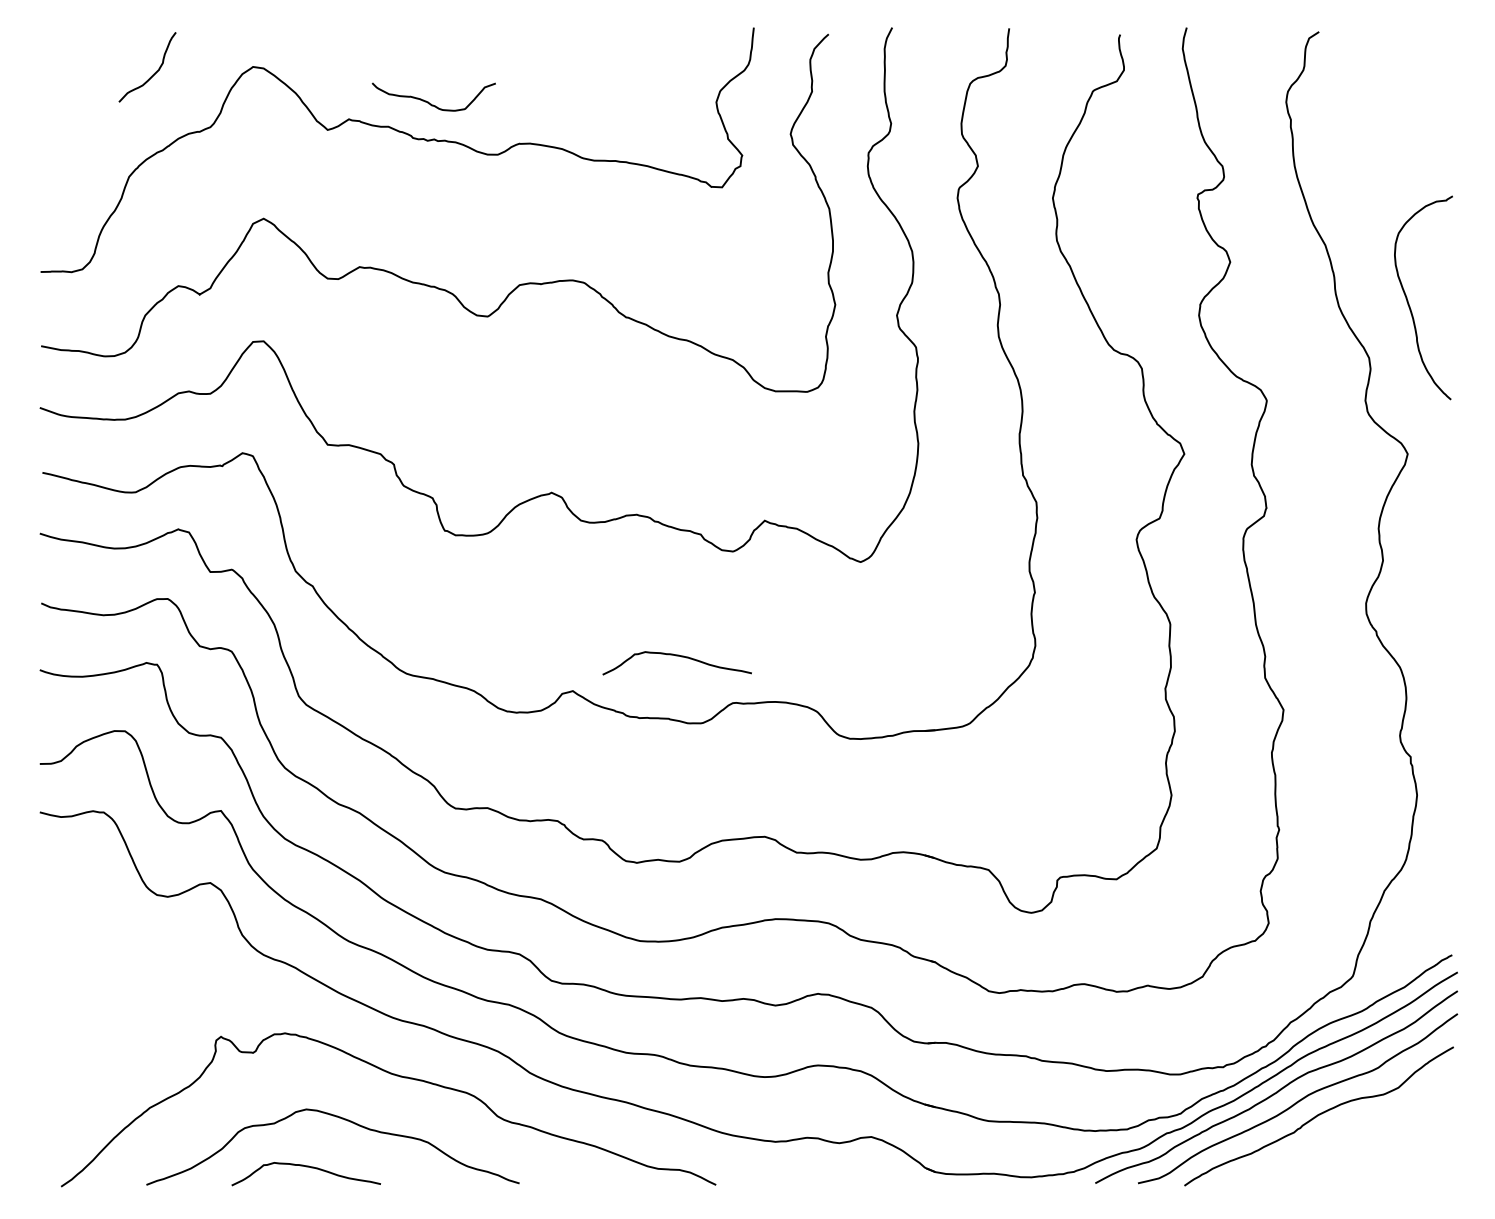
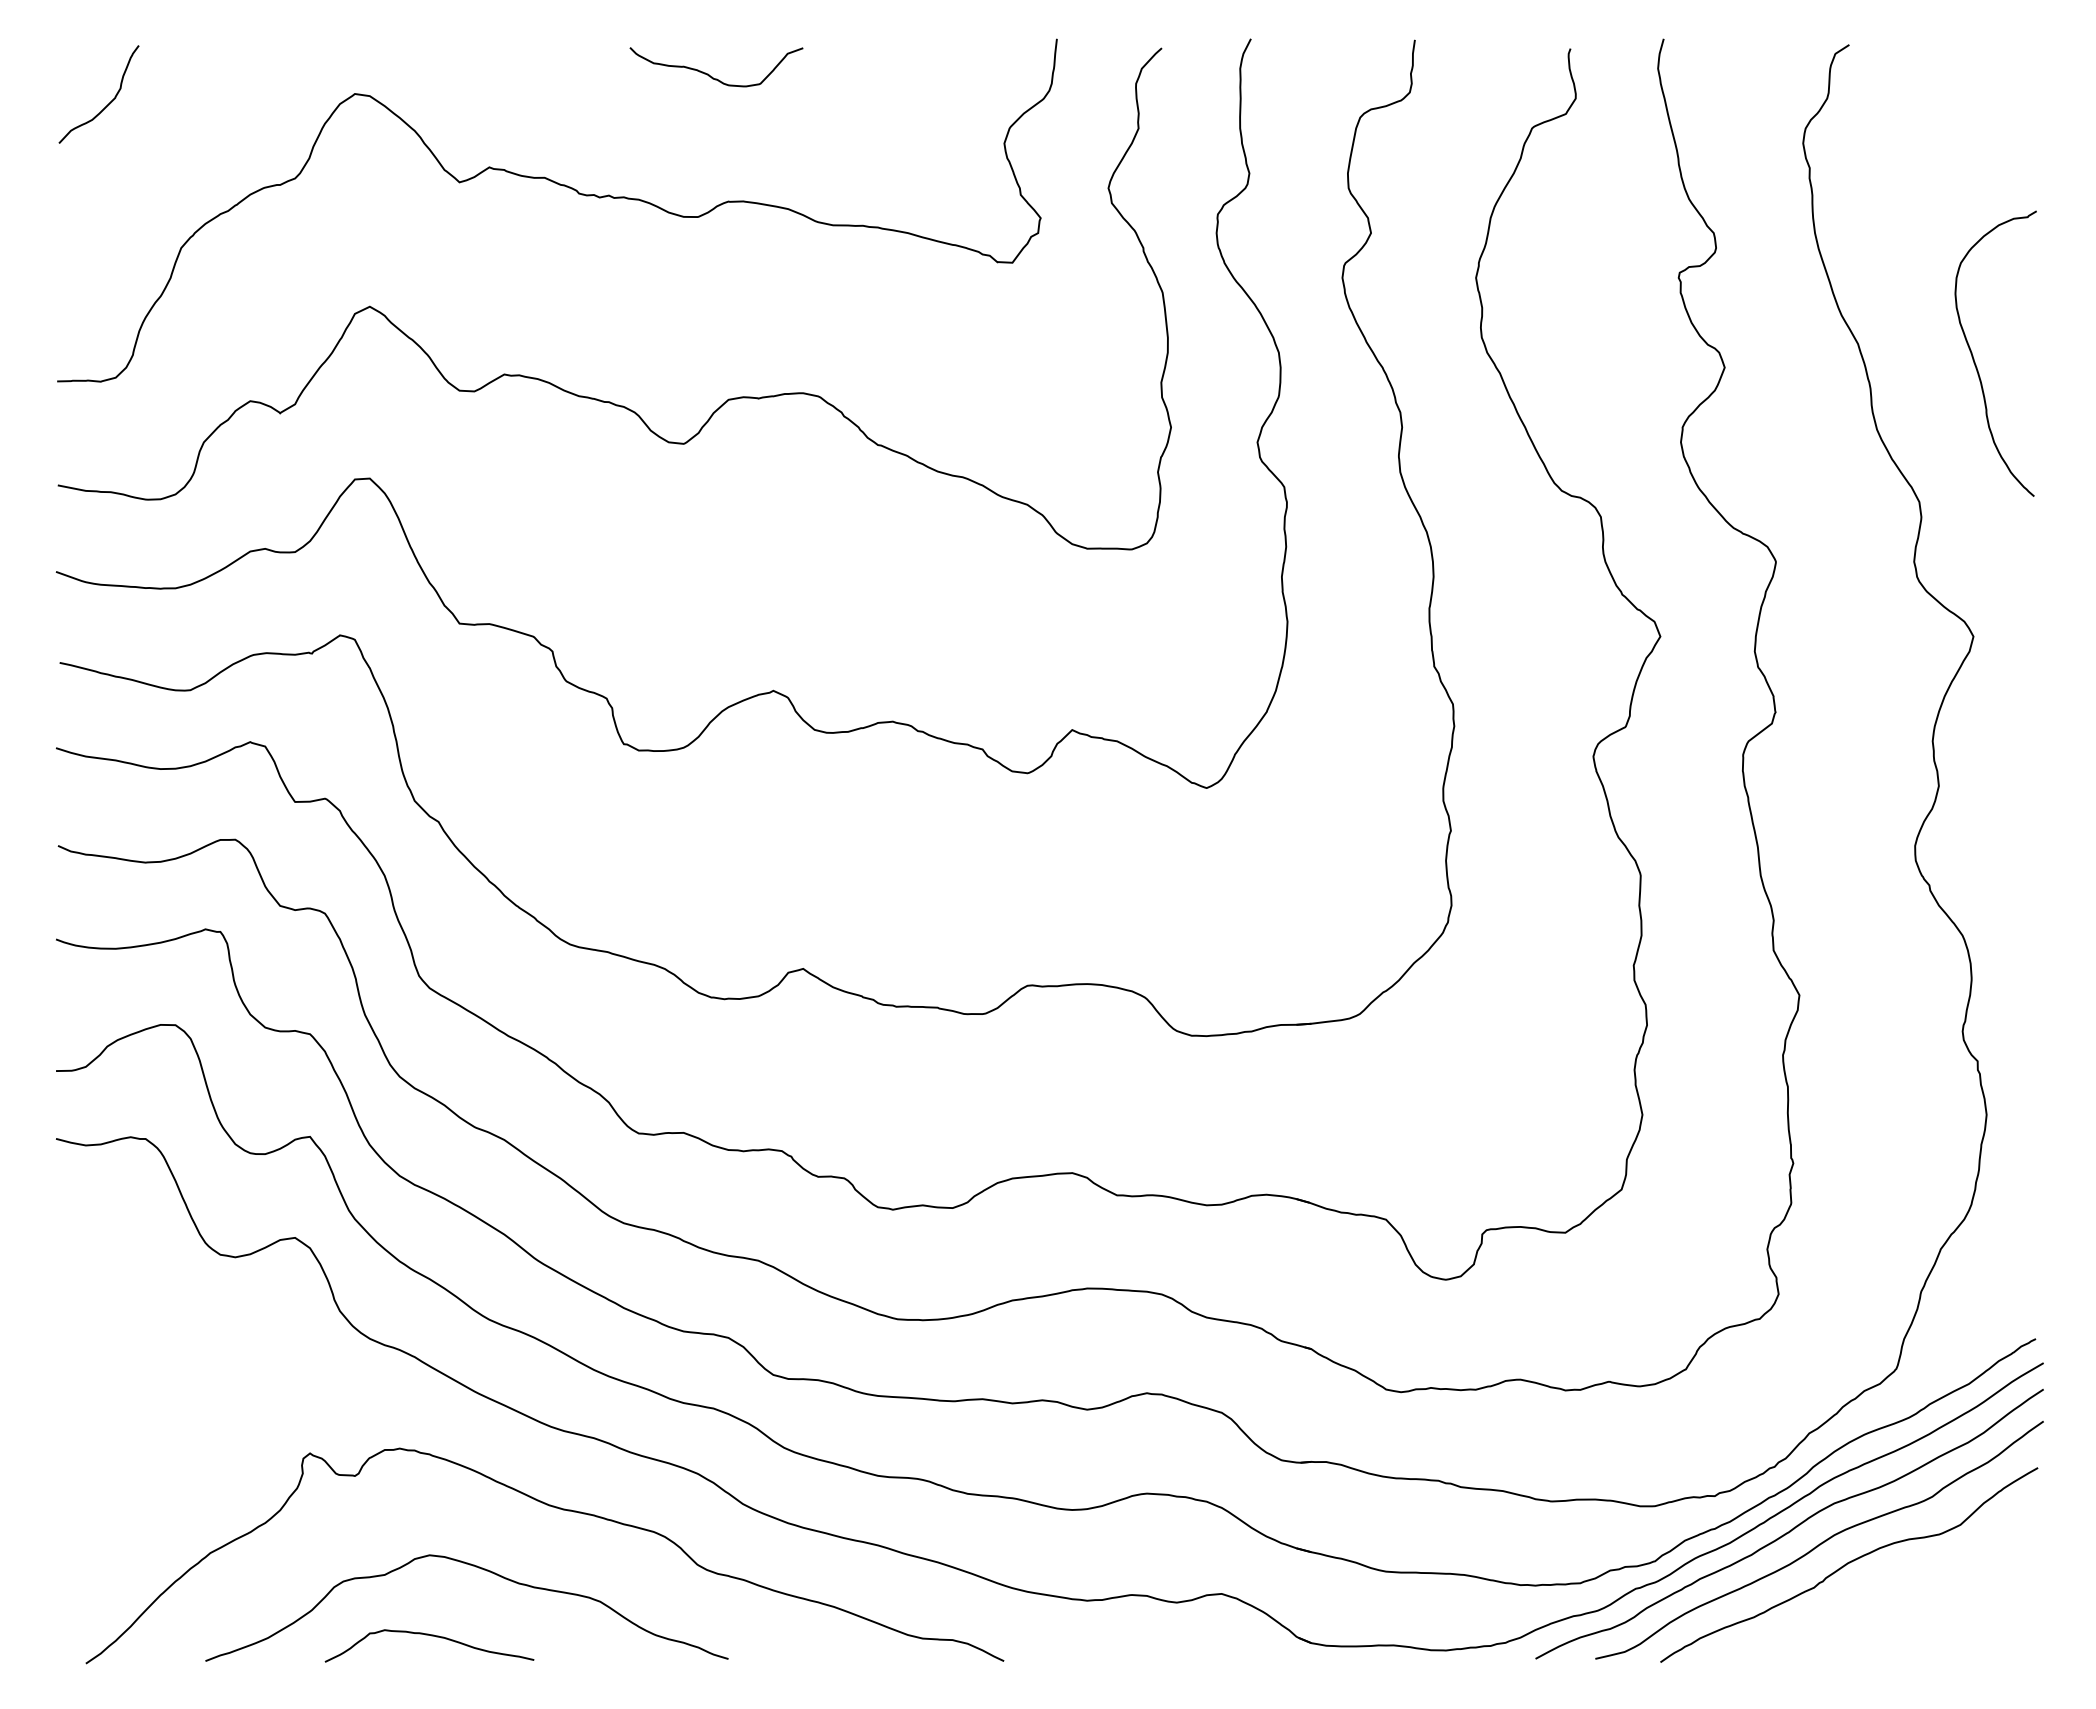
curve: (154, 73) -> (108, 103), moved
curve: (431, 103) -> (712, 76), moved
curve: (1409, 303) -> (1975, 361), moved
curve: (678, 656) -> (951, 920), removed

